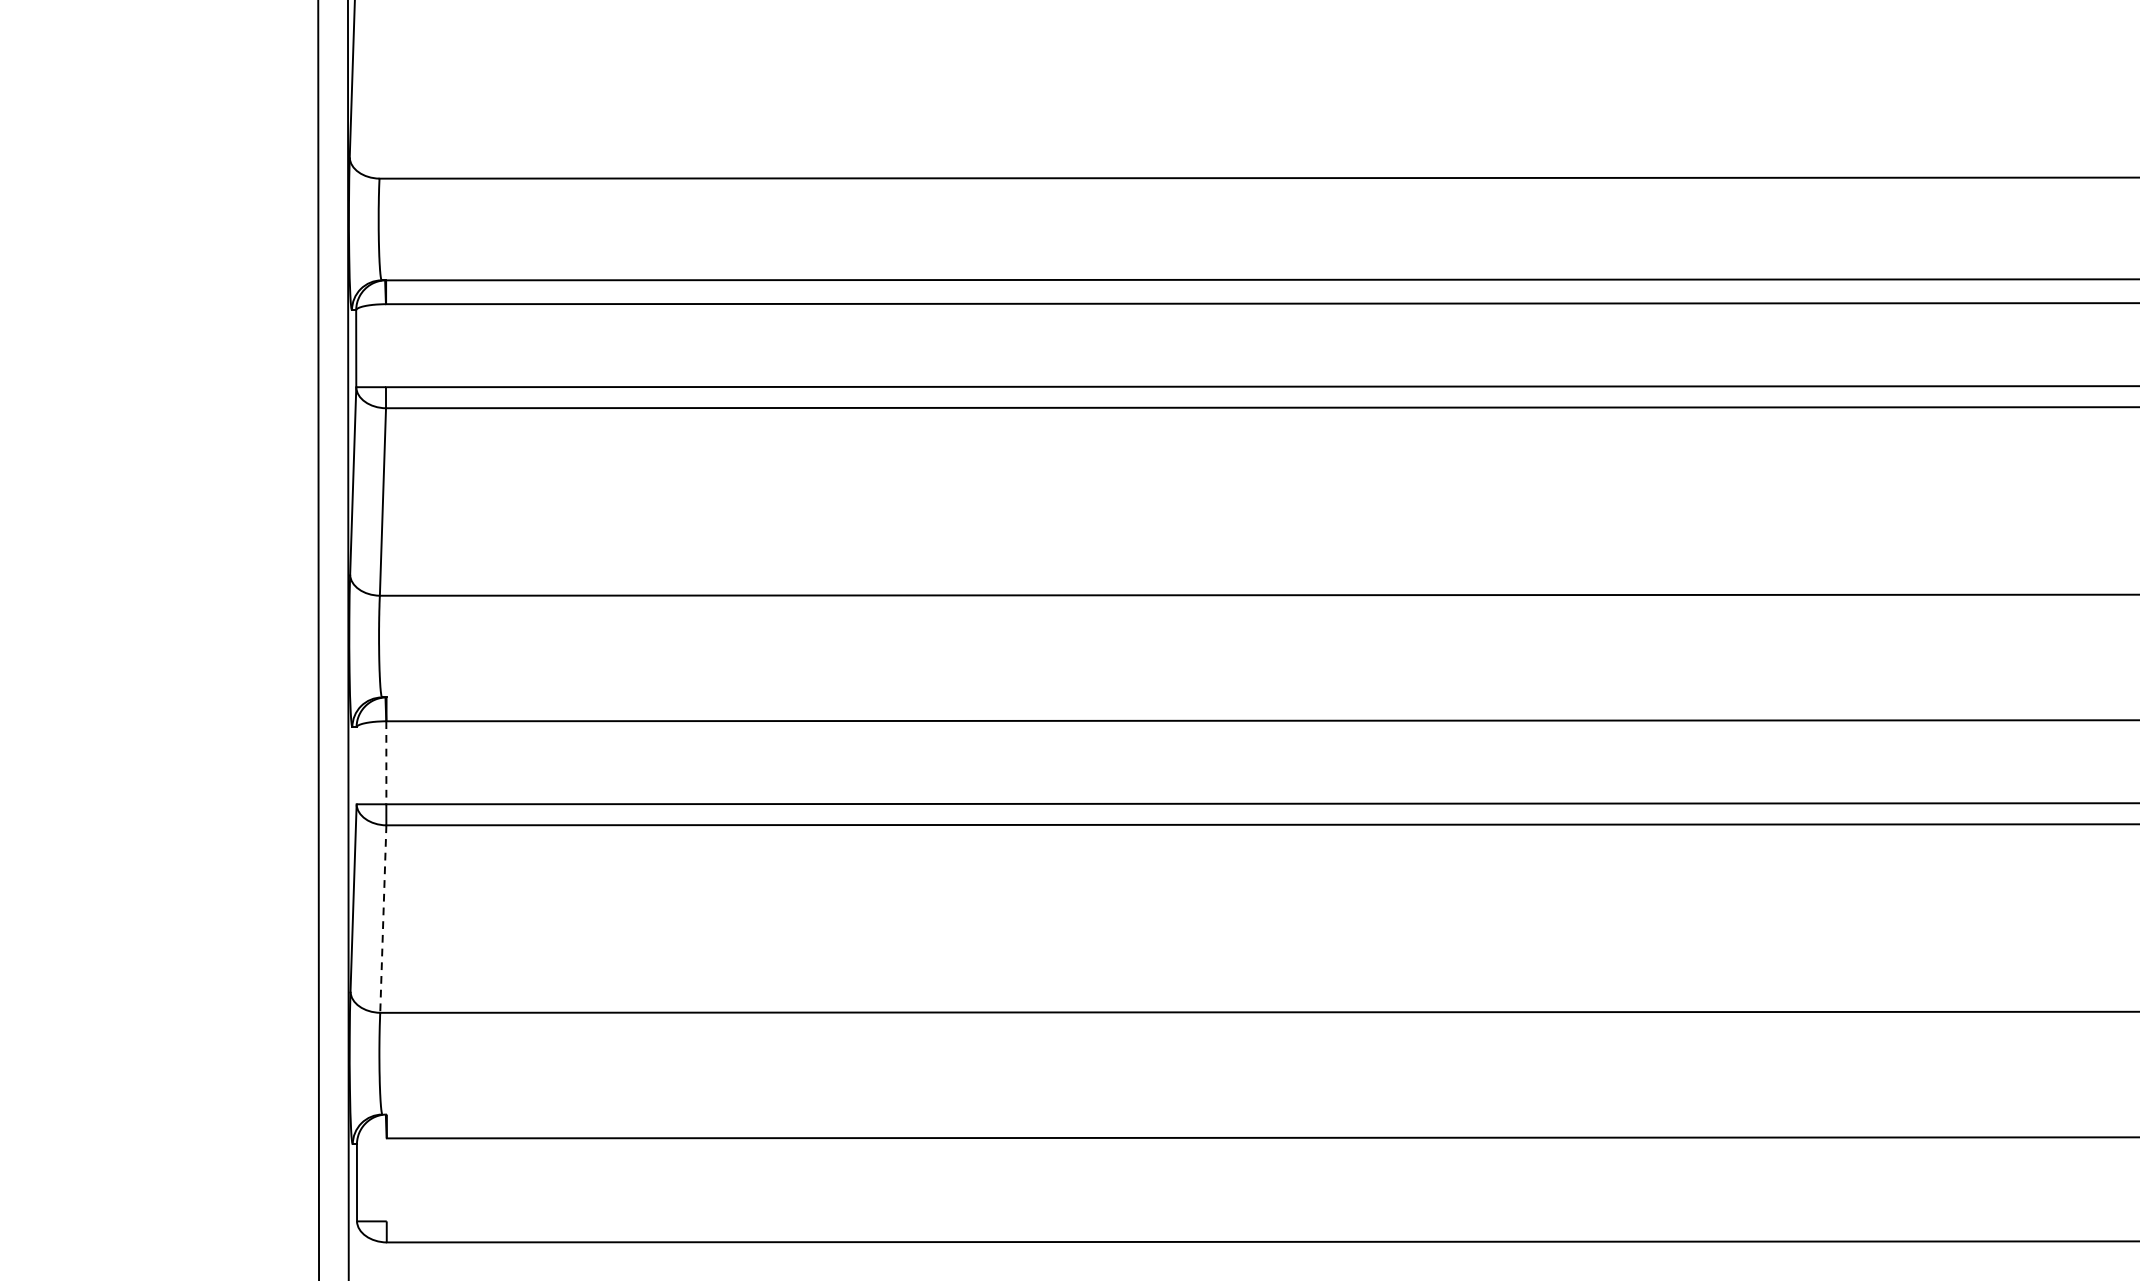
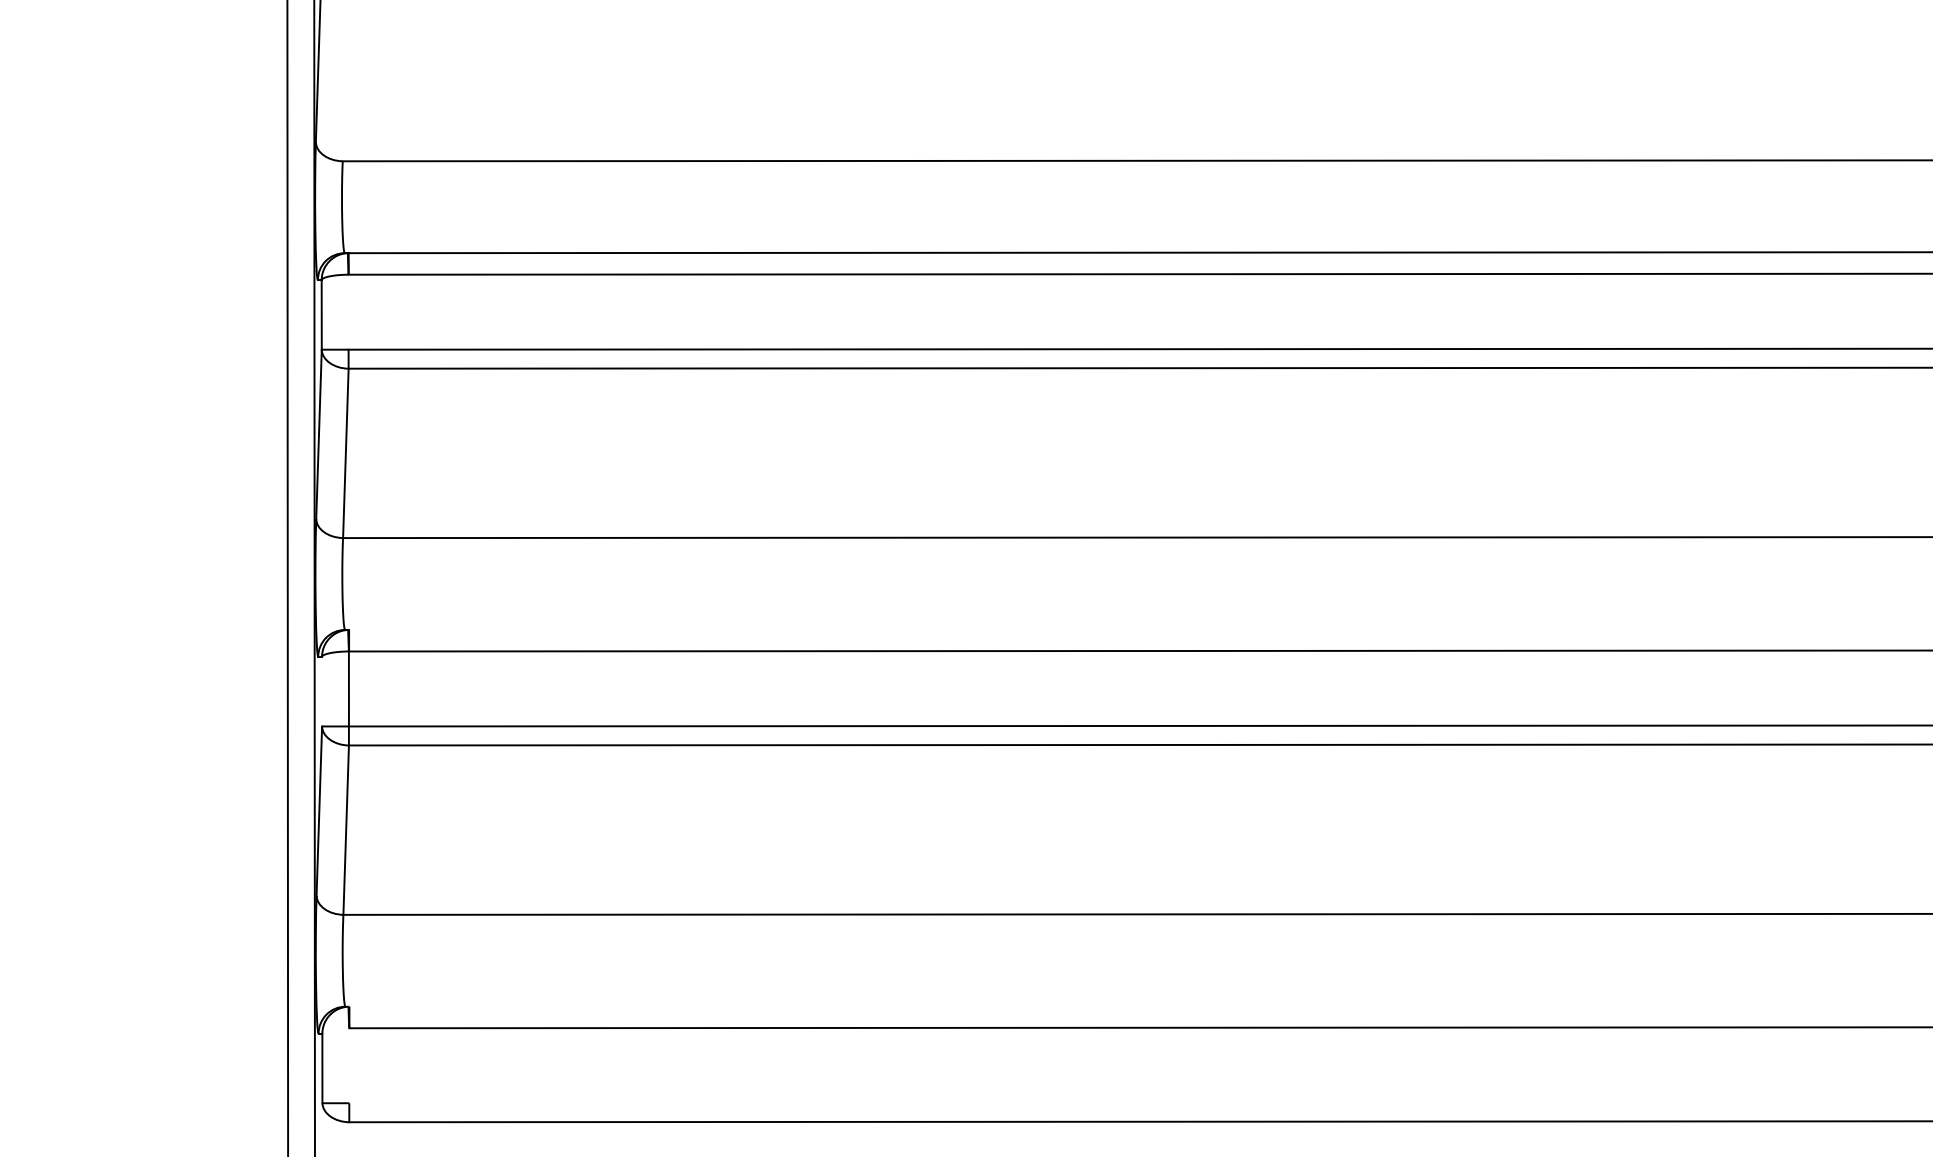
line: (385, 763) -> (348, 689), dashed -> solid
line: (383, 919) -> (346, 830), dashed -> solid

